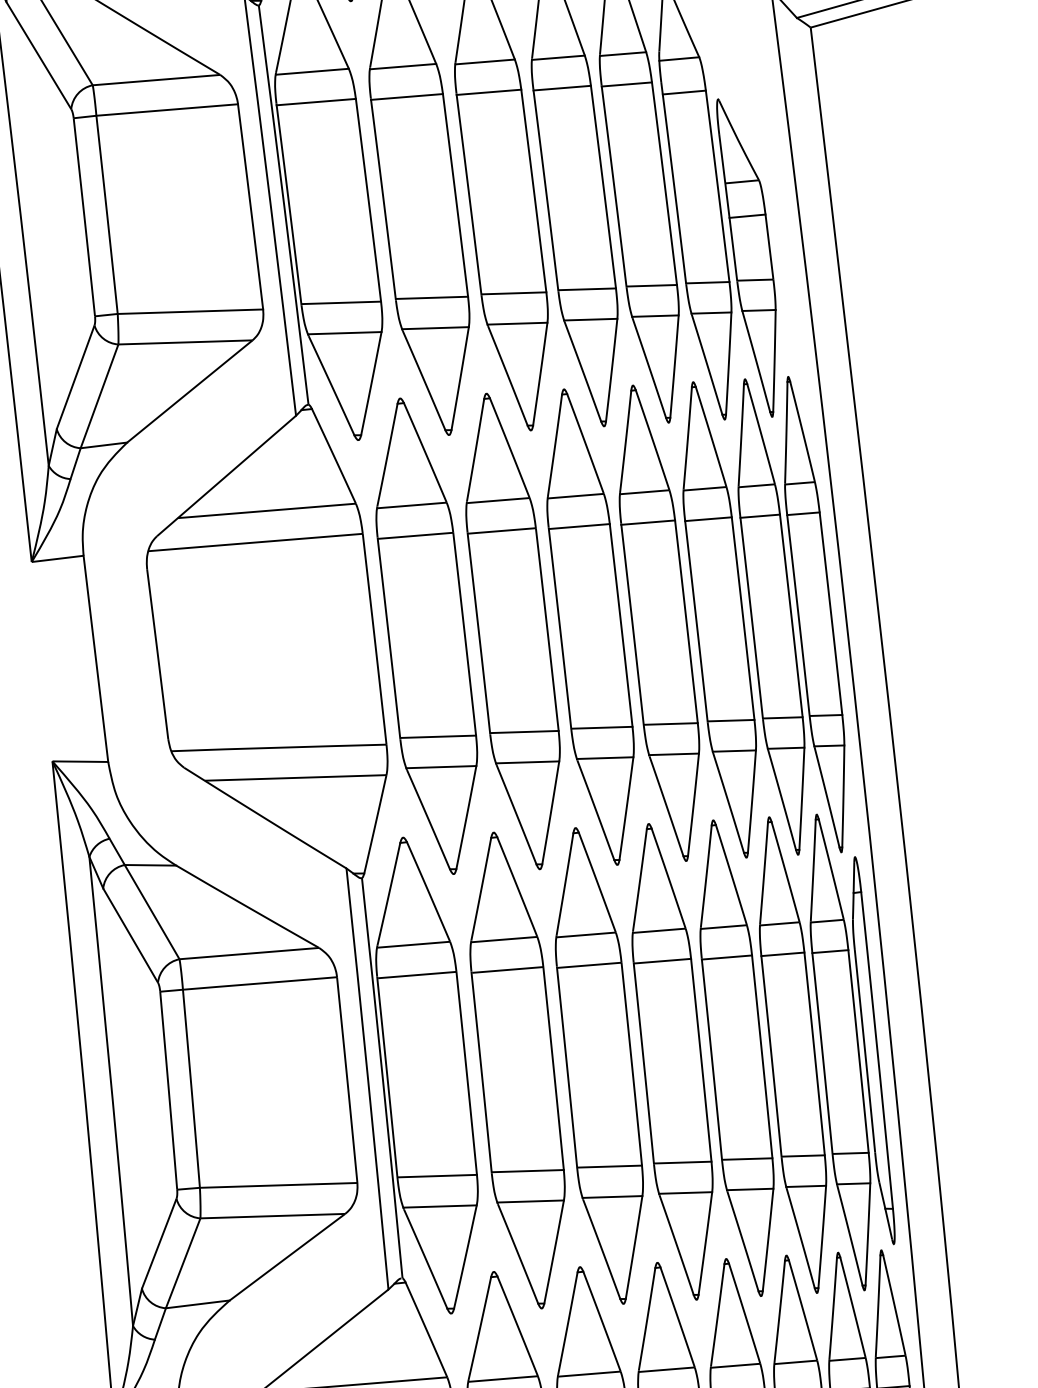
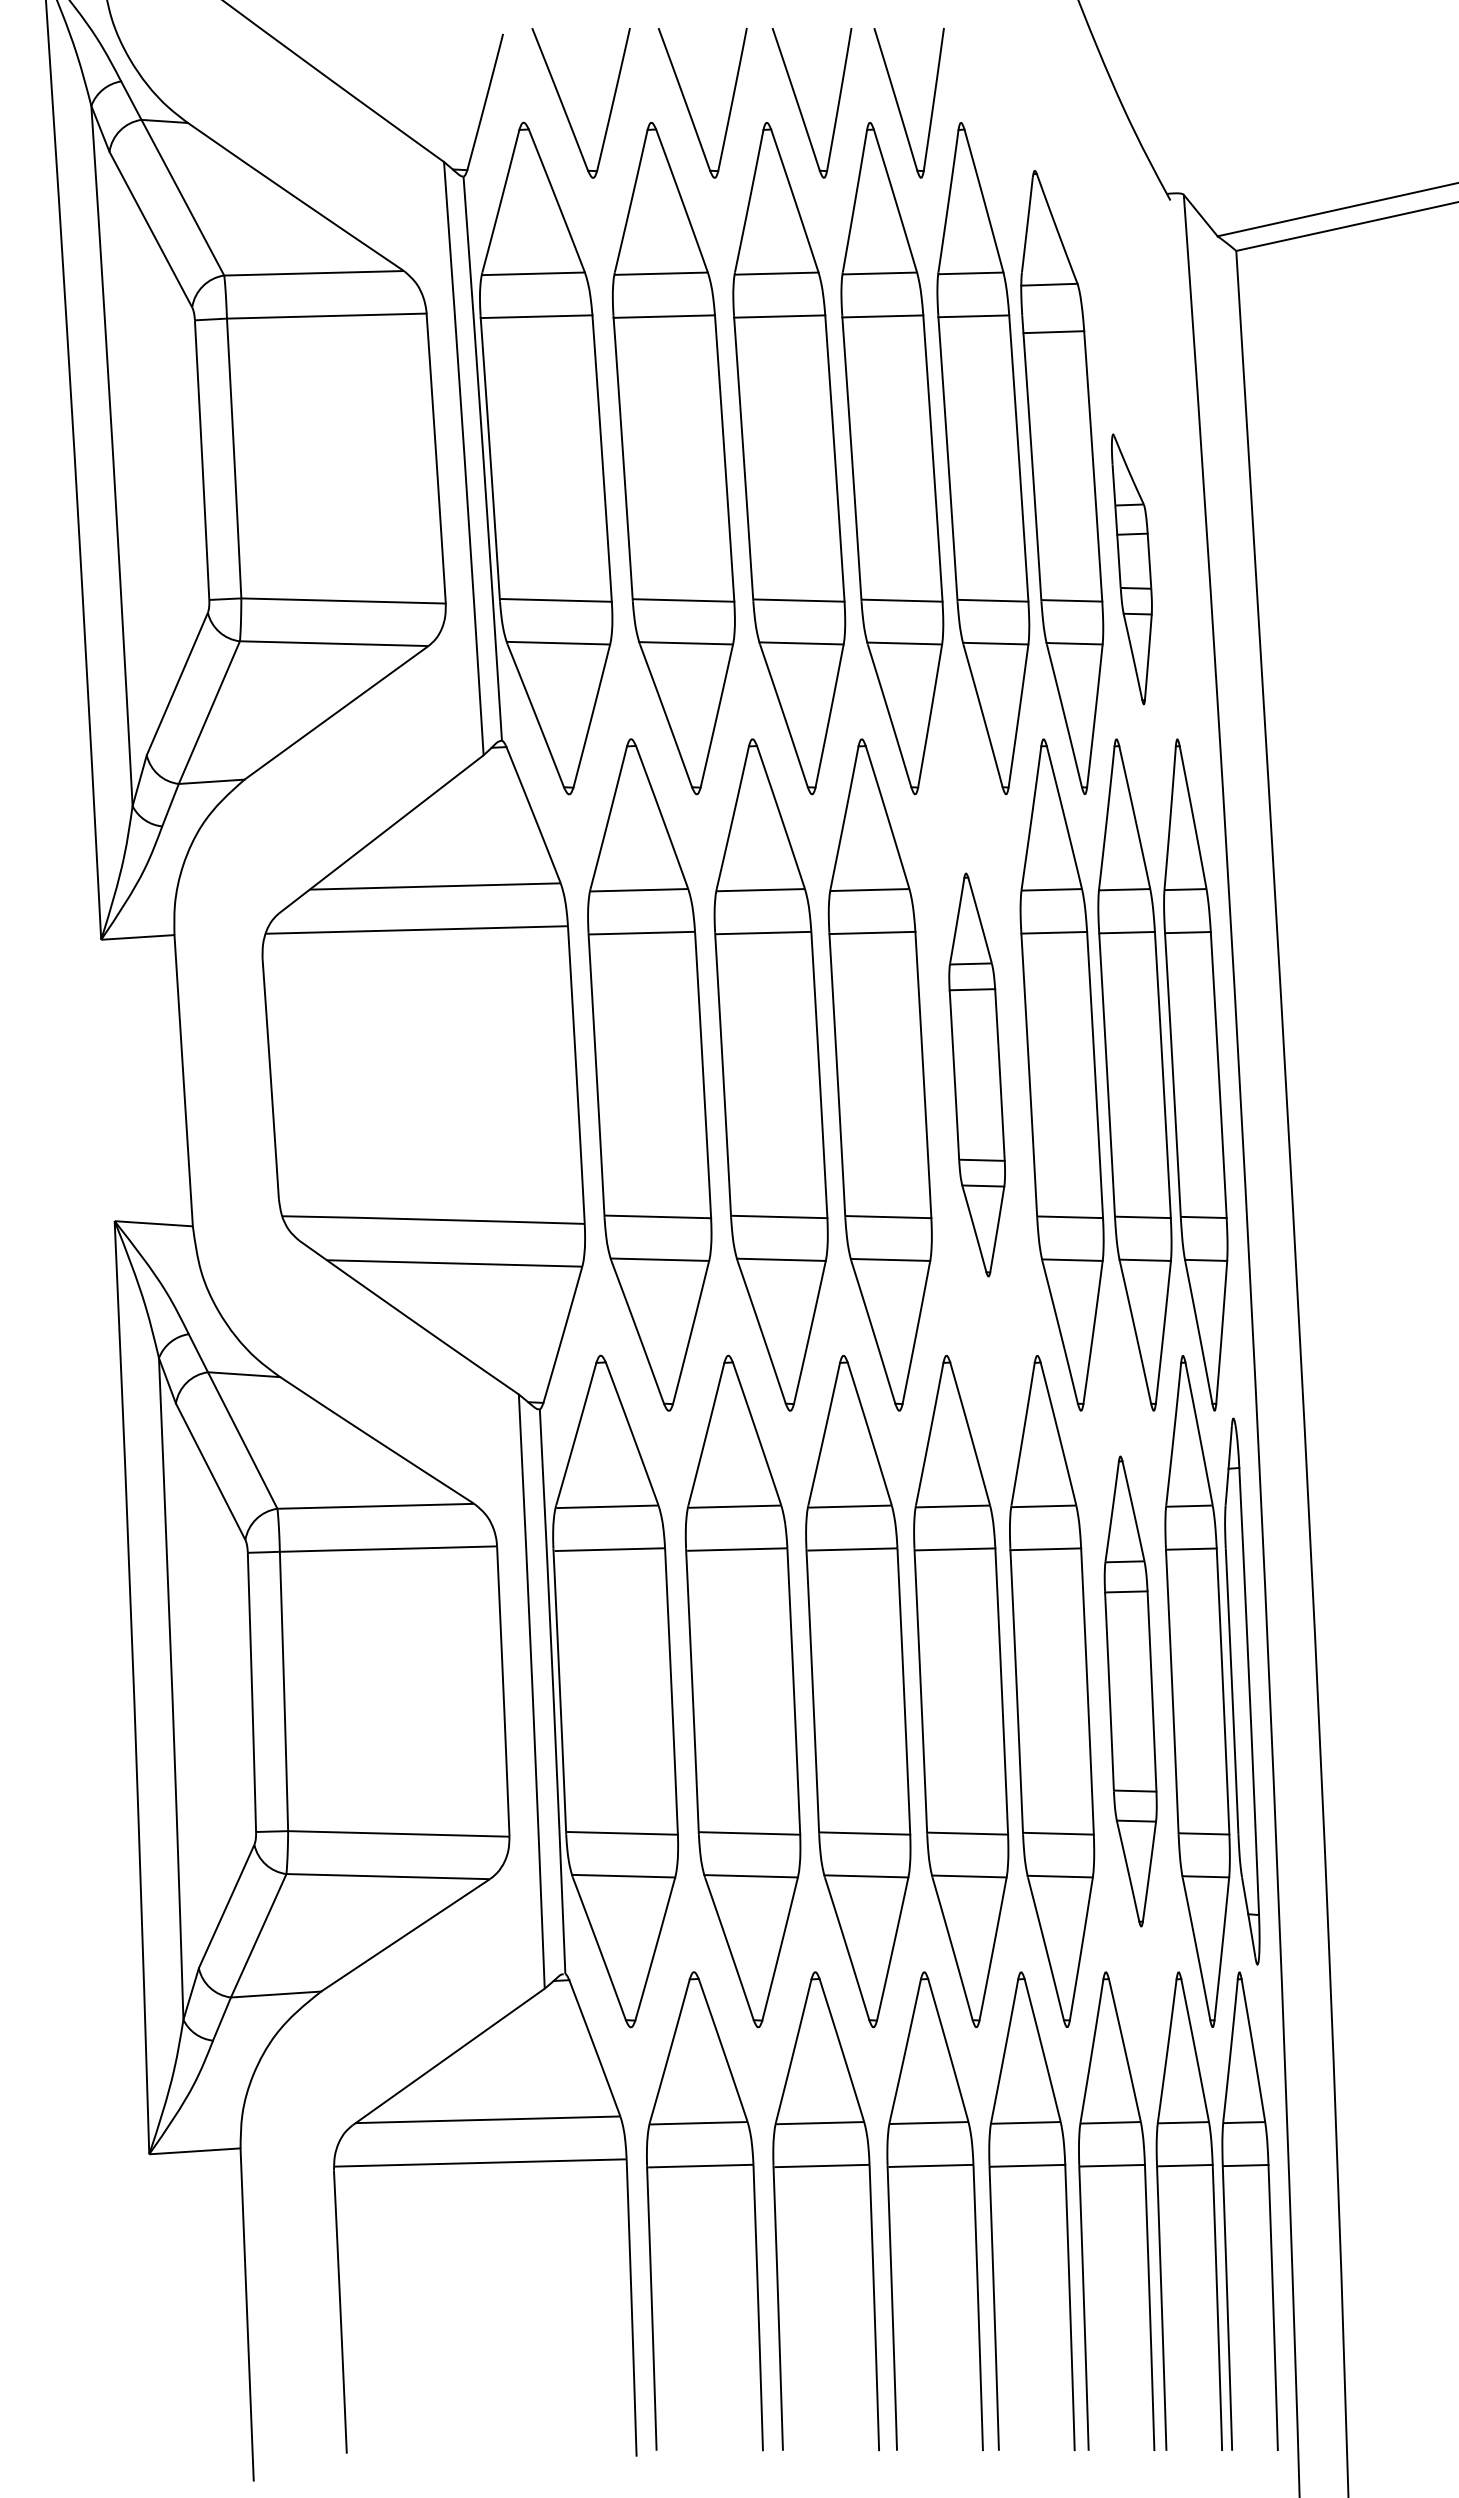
part: (748, 258) -> (1131, 569), size x0.6
part: (658, 622) -> (976, 1074), size x0.6
part: (792, 1055) -> (1130, 1691), size x0.7

